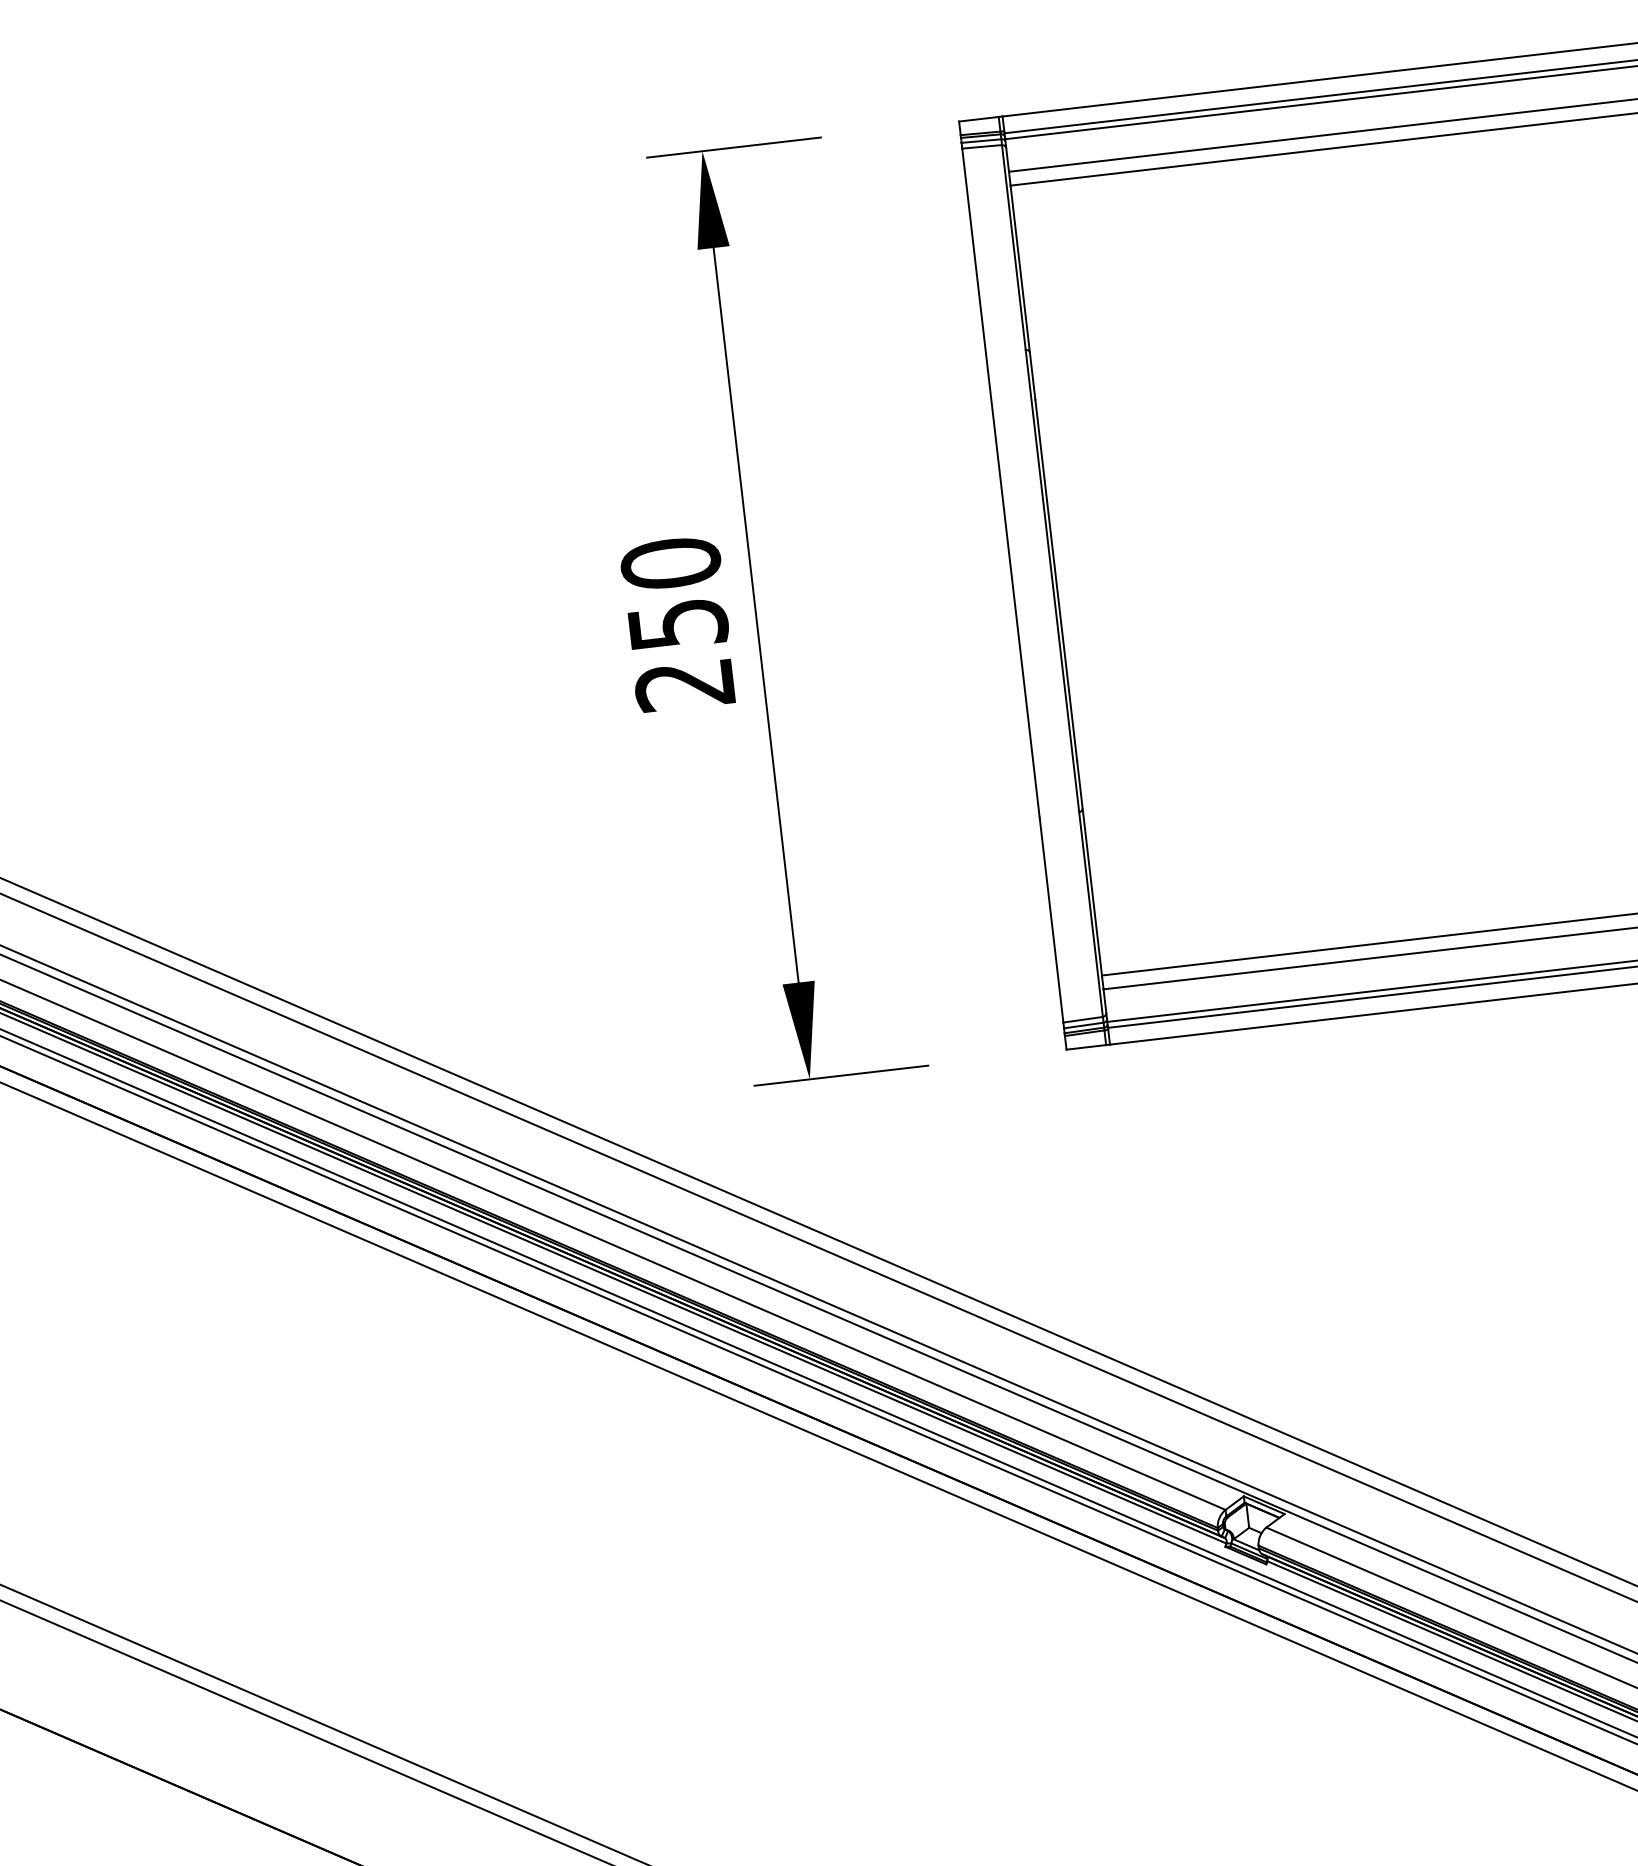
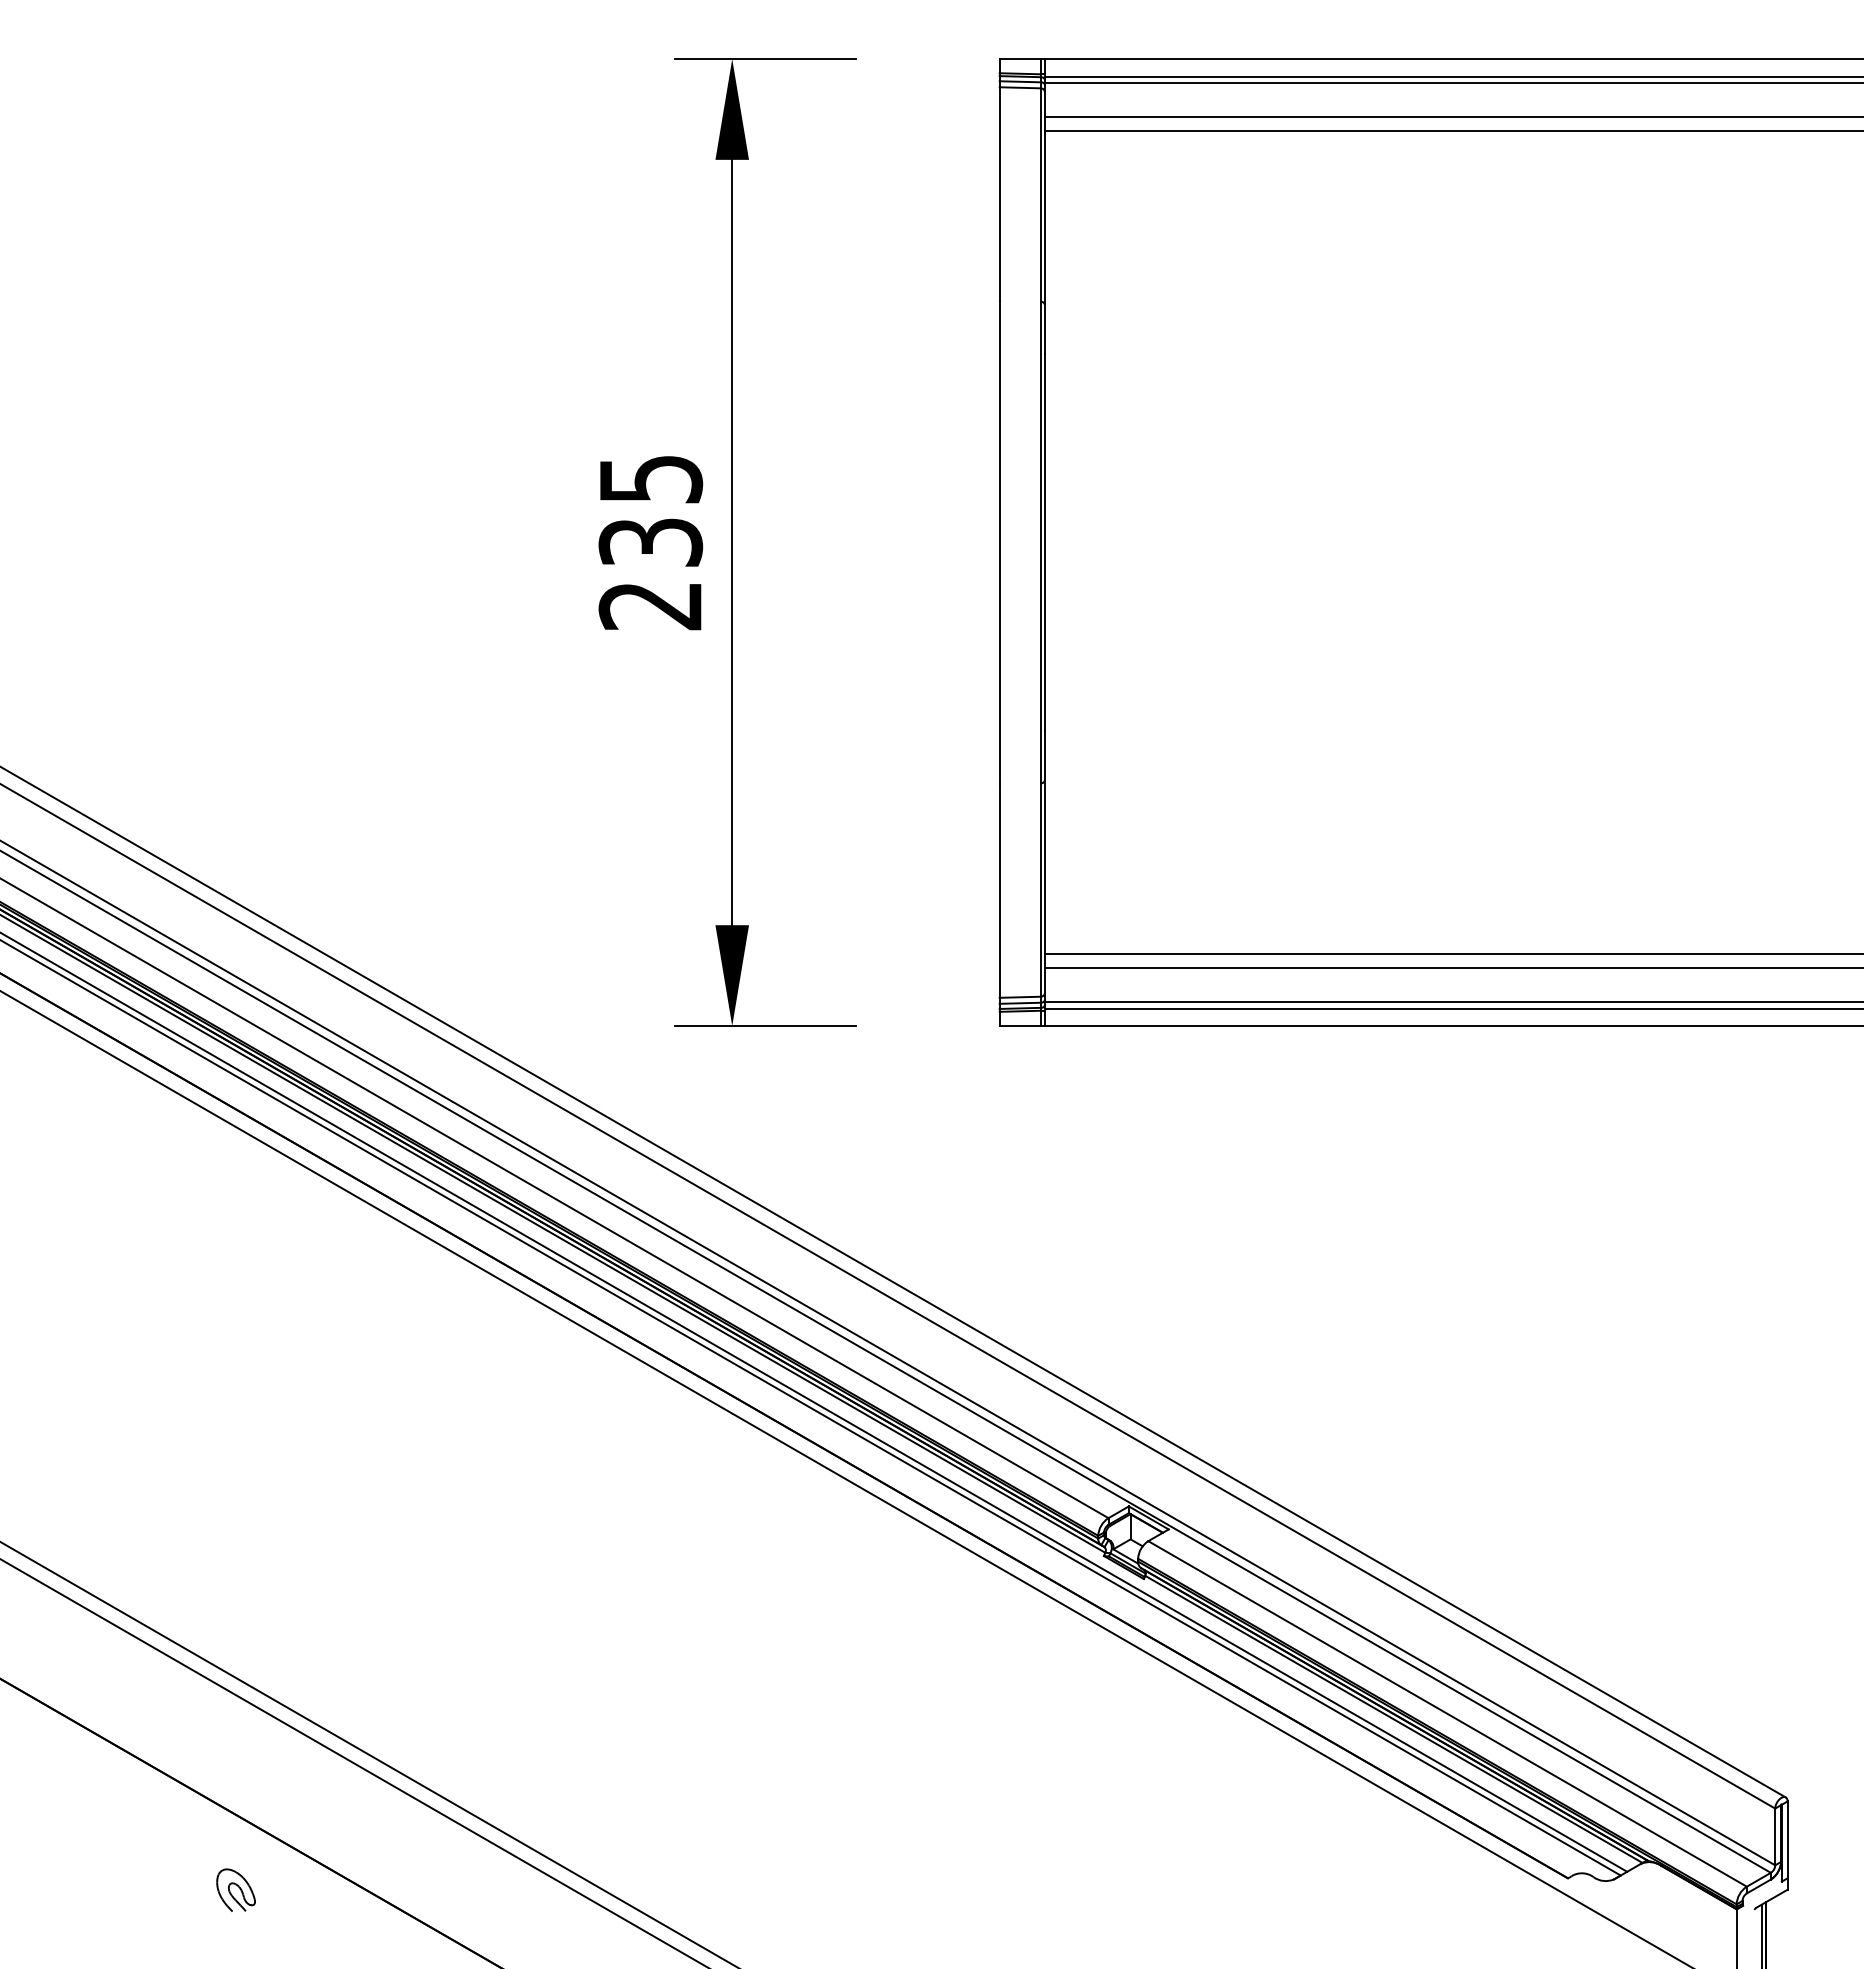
text: (674, 593) -> (650, 510), 250 -> 235

